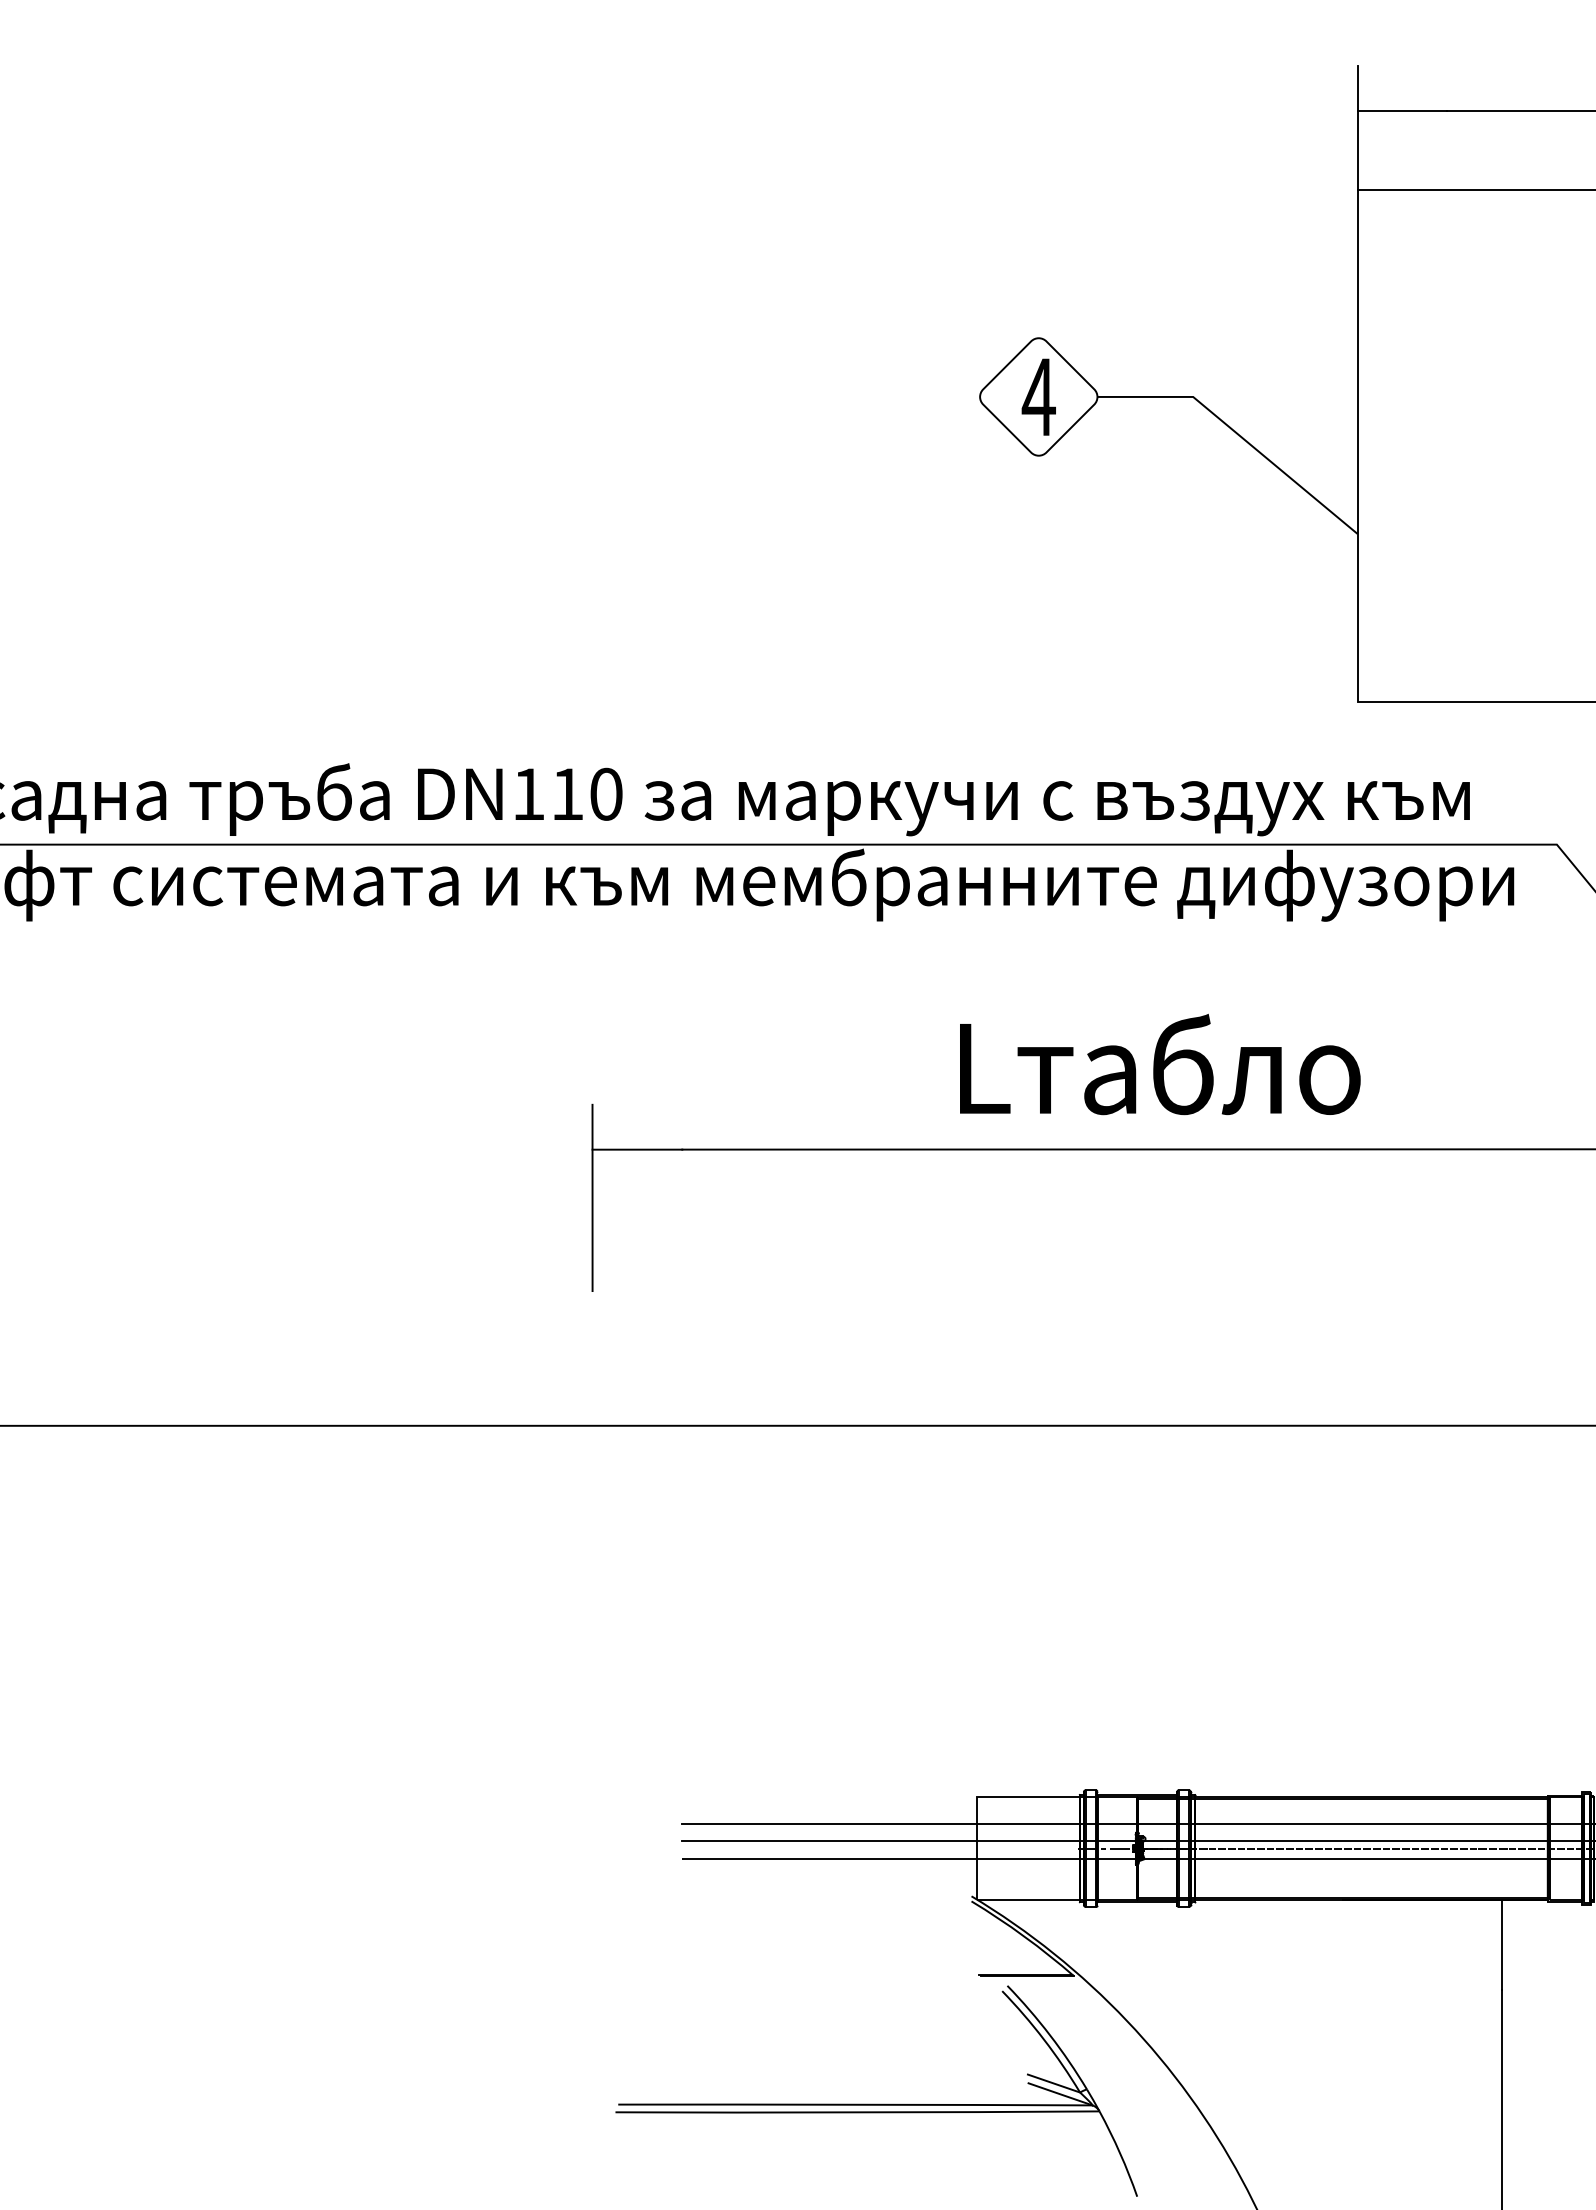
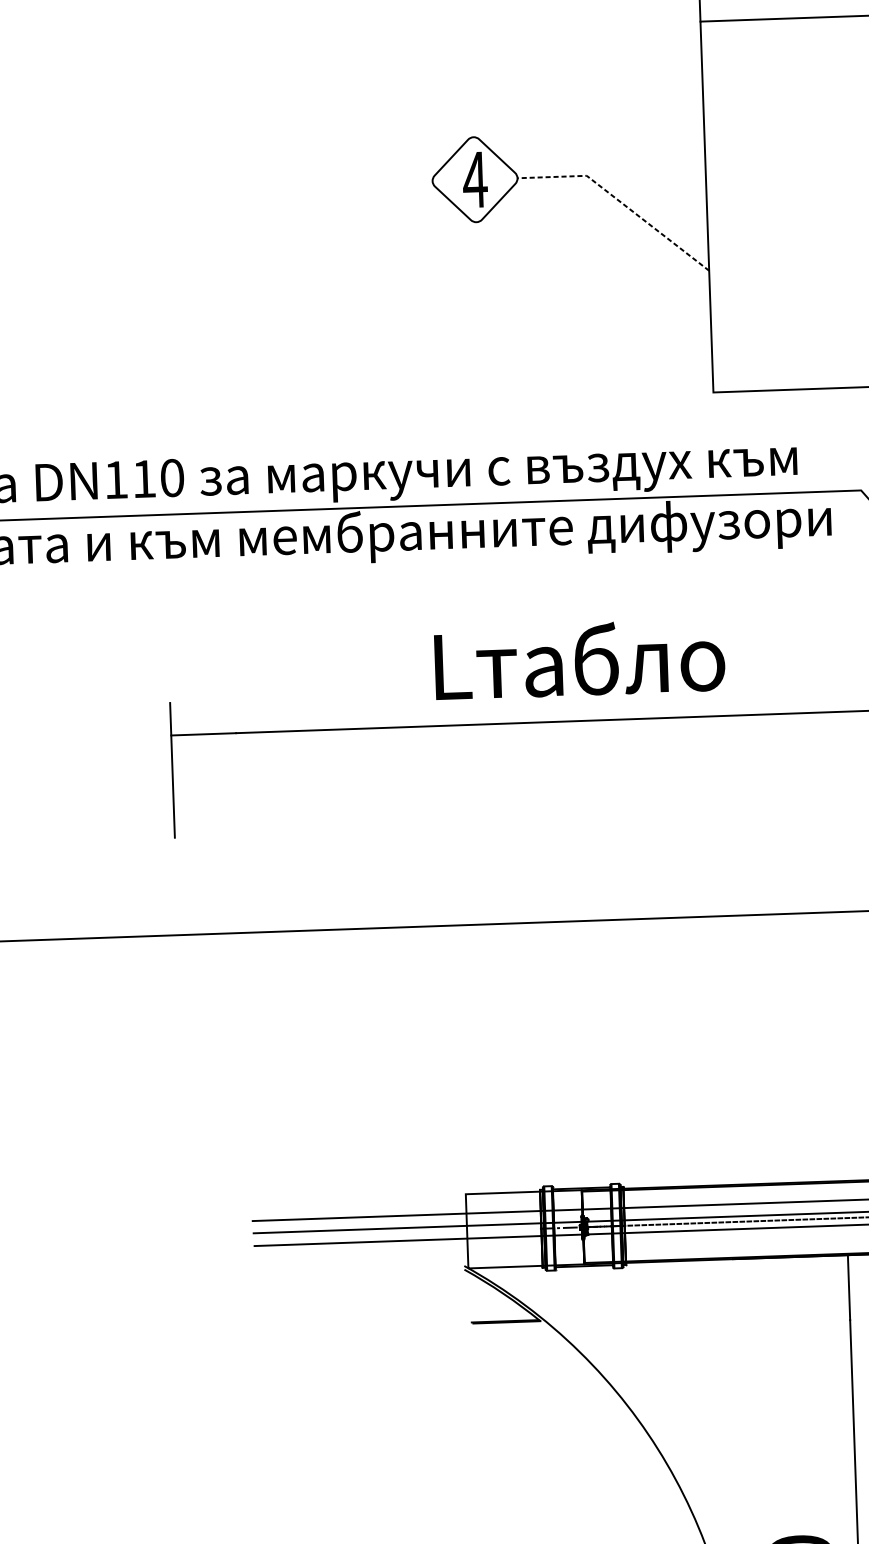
line: (1238, 434) -> (620, 201), solid -> dashed
part: (876, 2103) -> (400, 1418), removed

